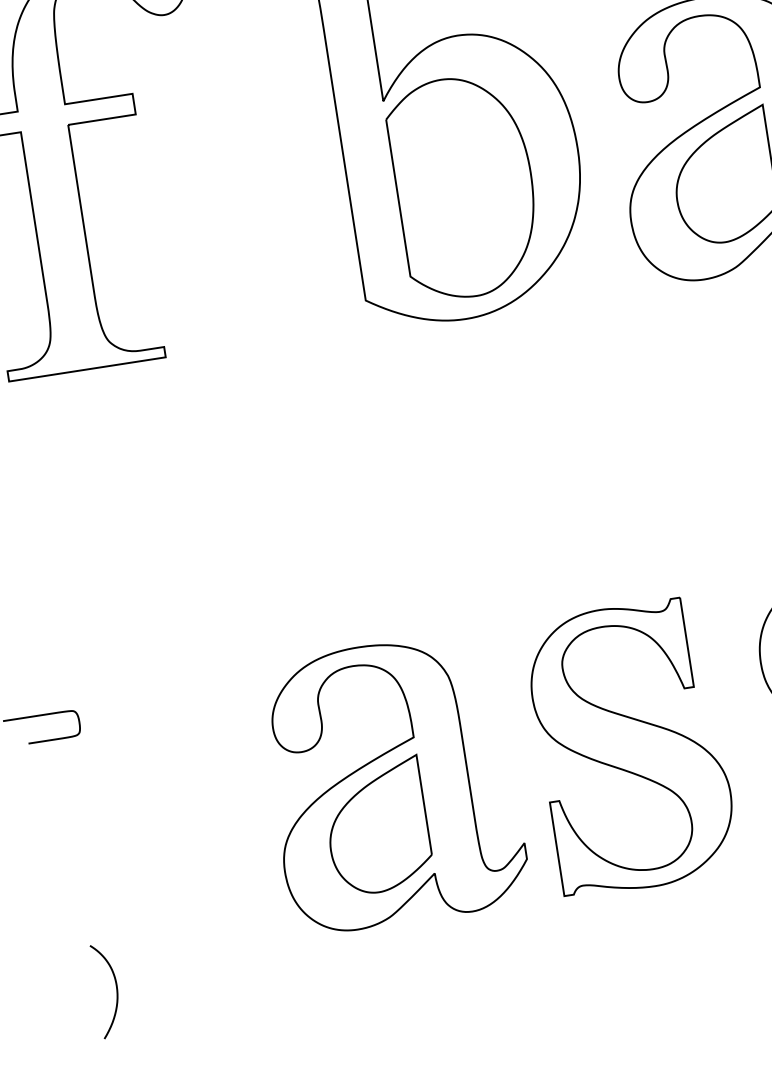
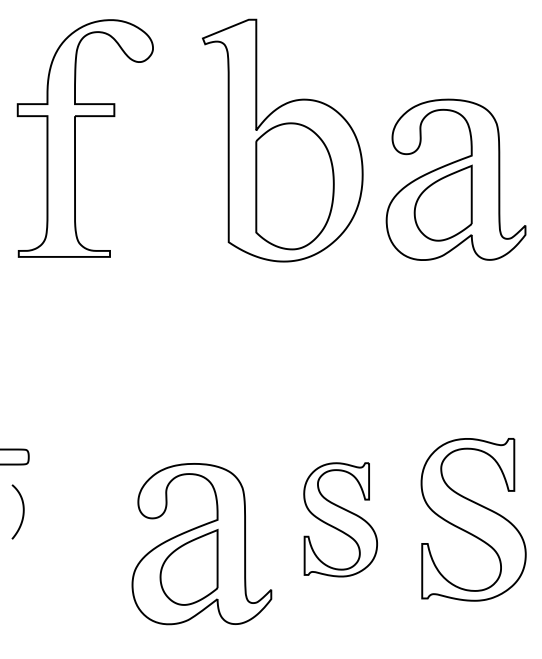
part: (631, 746) -> (340, 519), size x0.7
part: (392, 783) -> (201, 544), moved
curve: (114, 988) -> (22, 511), moved

